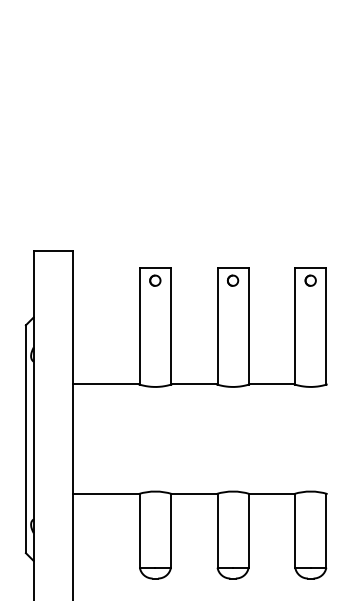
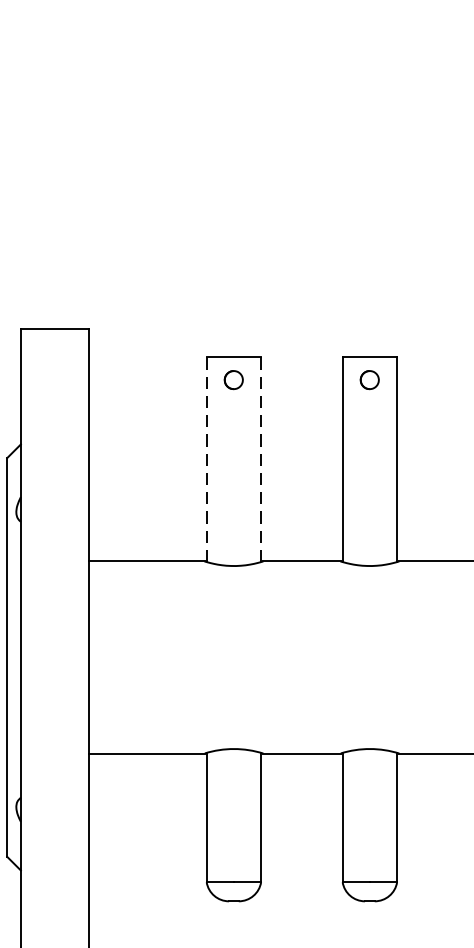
line: (170, 325) -> (260, 458), solid -> dashed
line: (139, 326) -> (206, 460), solid -> dashed

